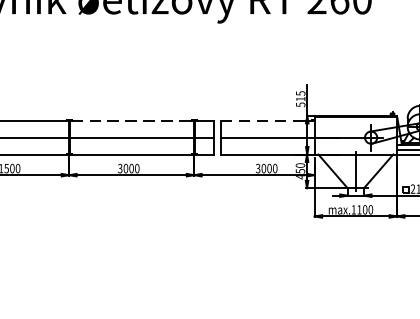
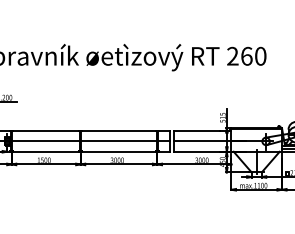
line: (132, 121) -> (119, 131), dashed -> solid
line: (259, 121) -> (197, 131), dashed -> solid

